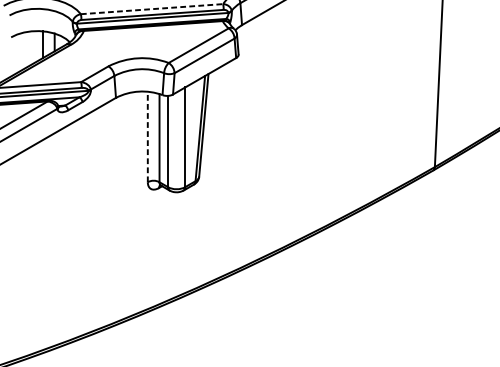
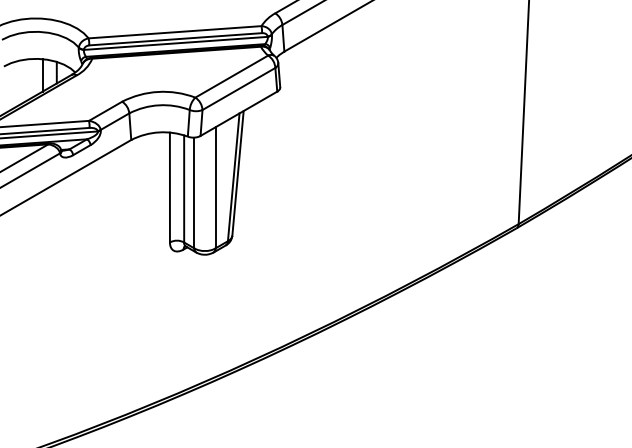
line: (152, 9) -> (175, 32), dashed -> solid
line: (147, 136) -> (169, 187), dashed -> solid

